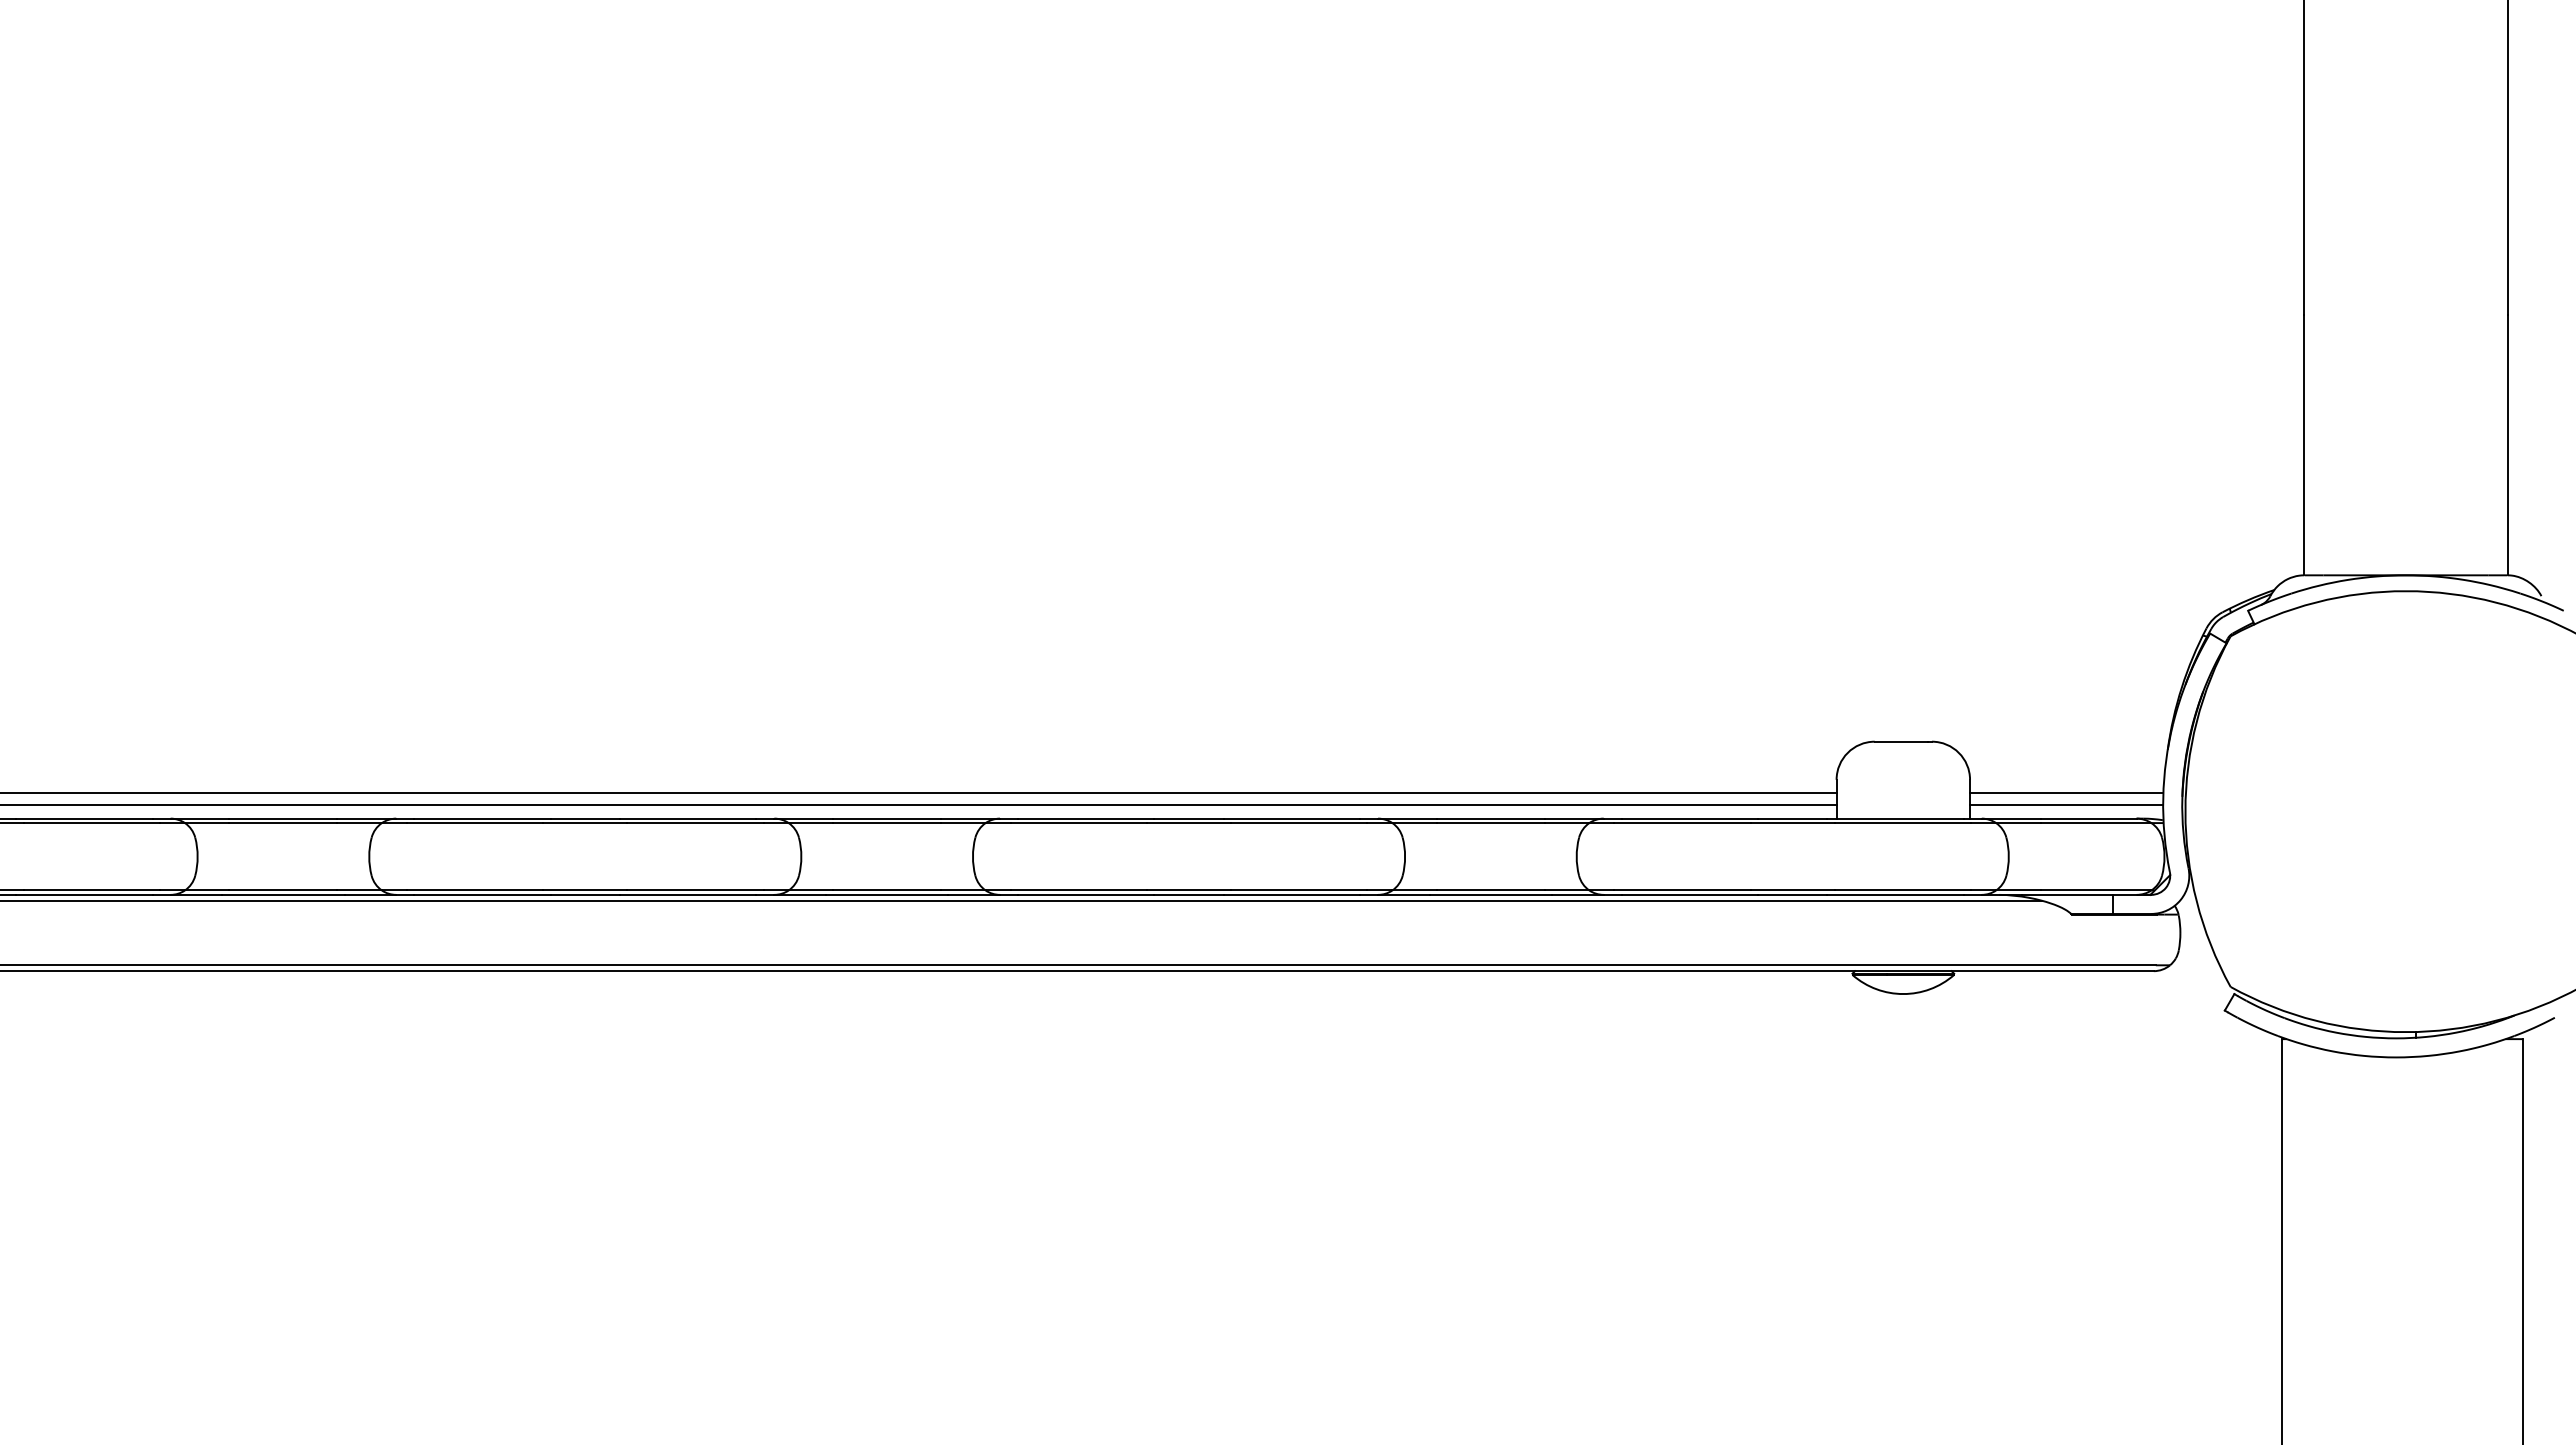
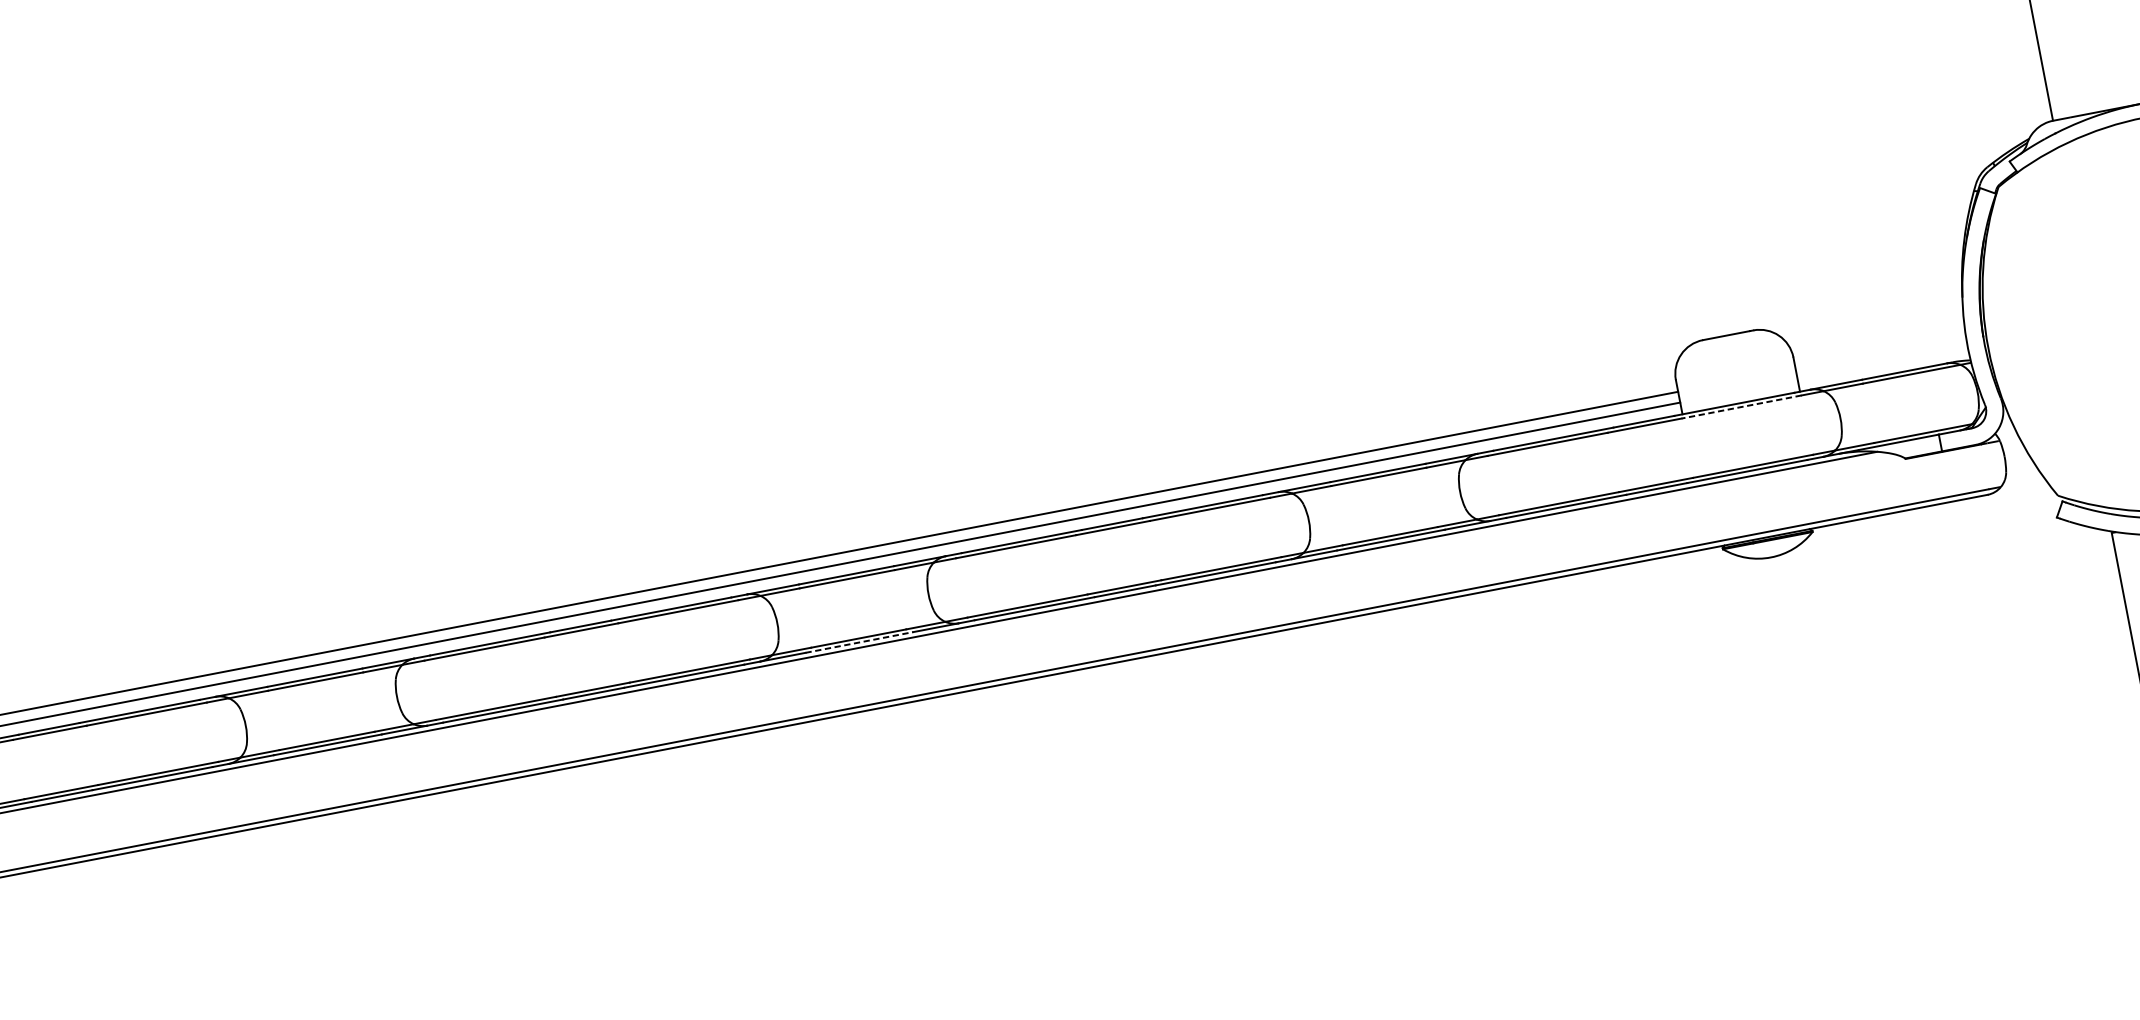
line: (2066, 793) -> (1880, 353), removed
line: (2066, 805) -> (1882, 363), removed
line: (1902, 823) -> (1741, 407), solid -> dashed
line: (887, 894) -> (859, 642), solid -> dashed

